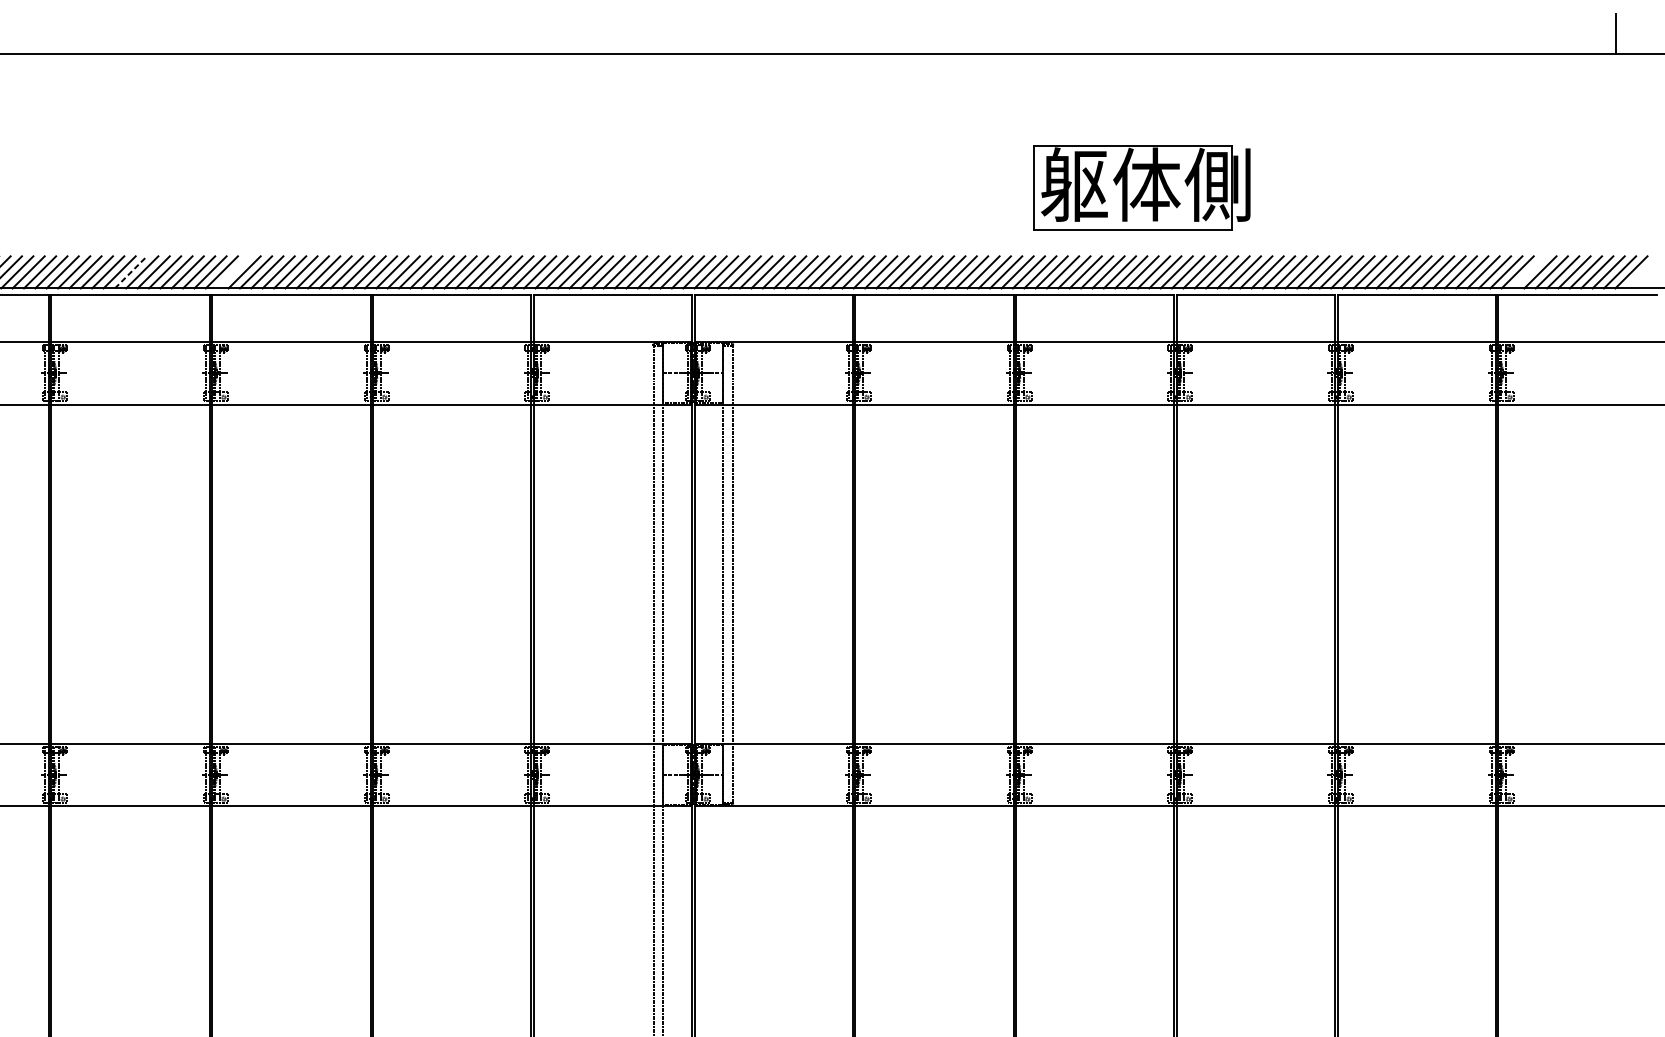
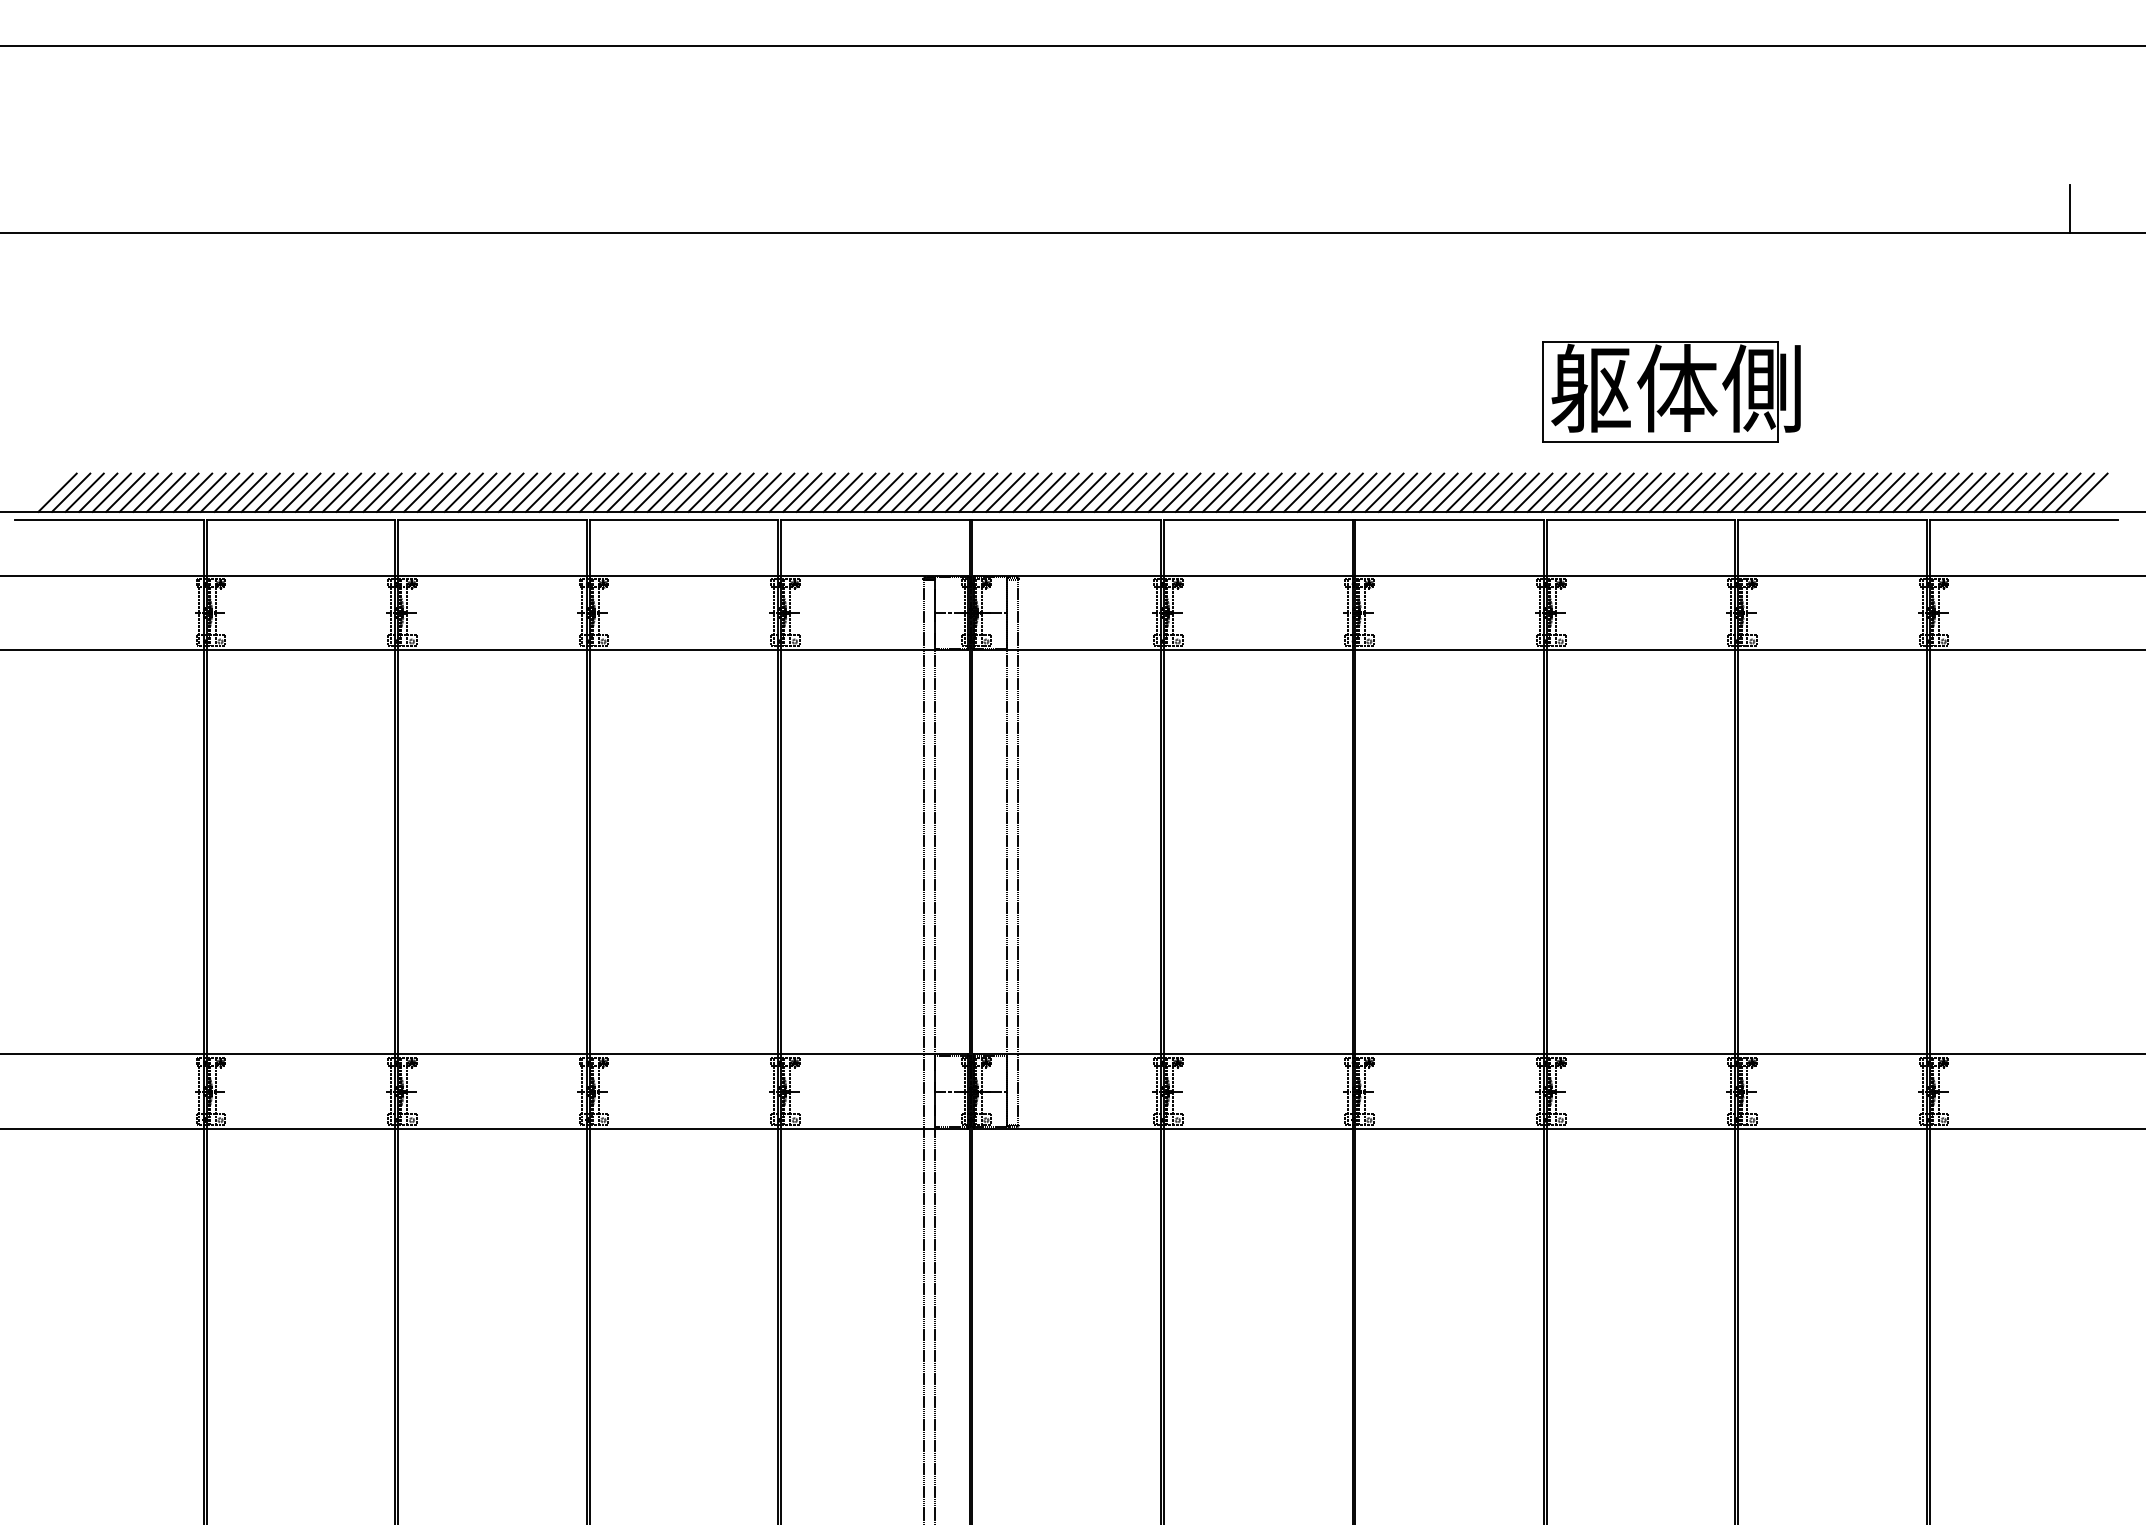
part: (1142, 187) -> (1671, 391), moved
line: (131, 272) -> (301, 492), dashed -> solid
line: (233, 272) -> (423, 492), added
line: (1529, 272) -> (1966, 492), added

